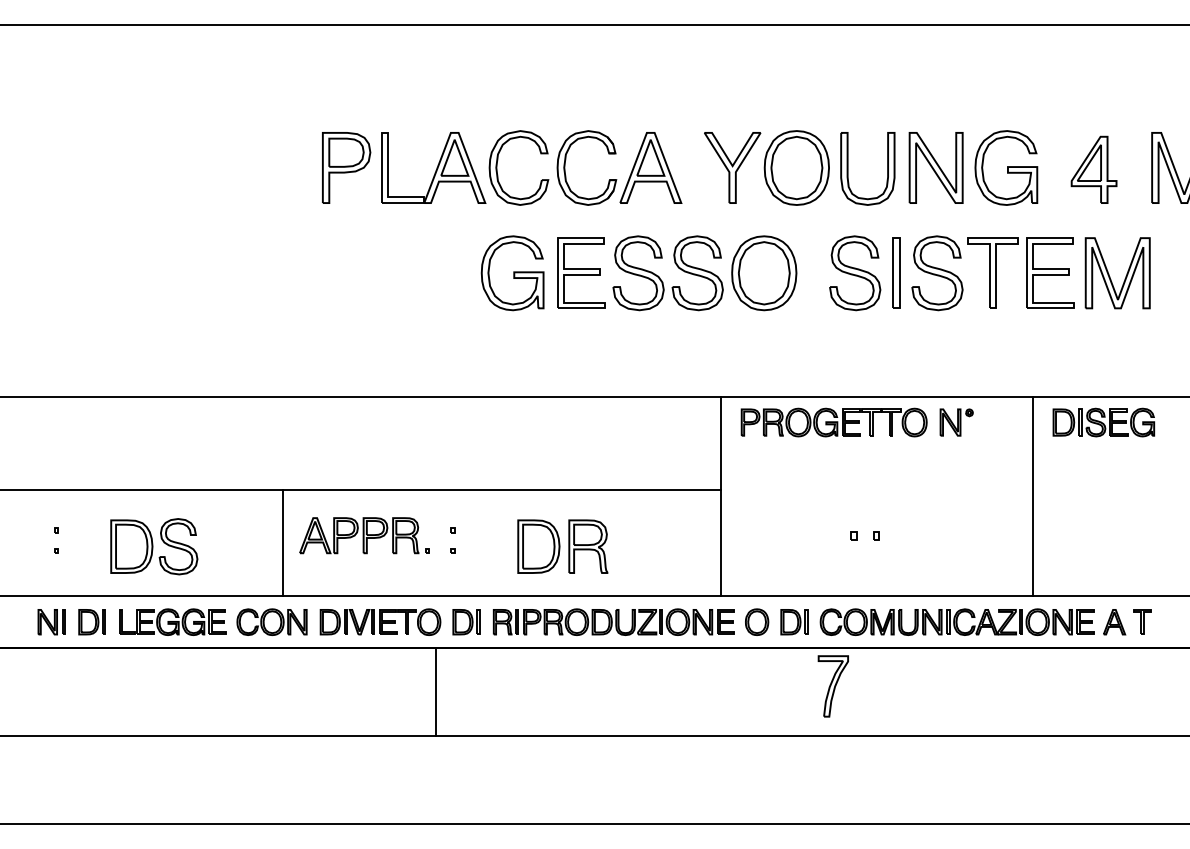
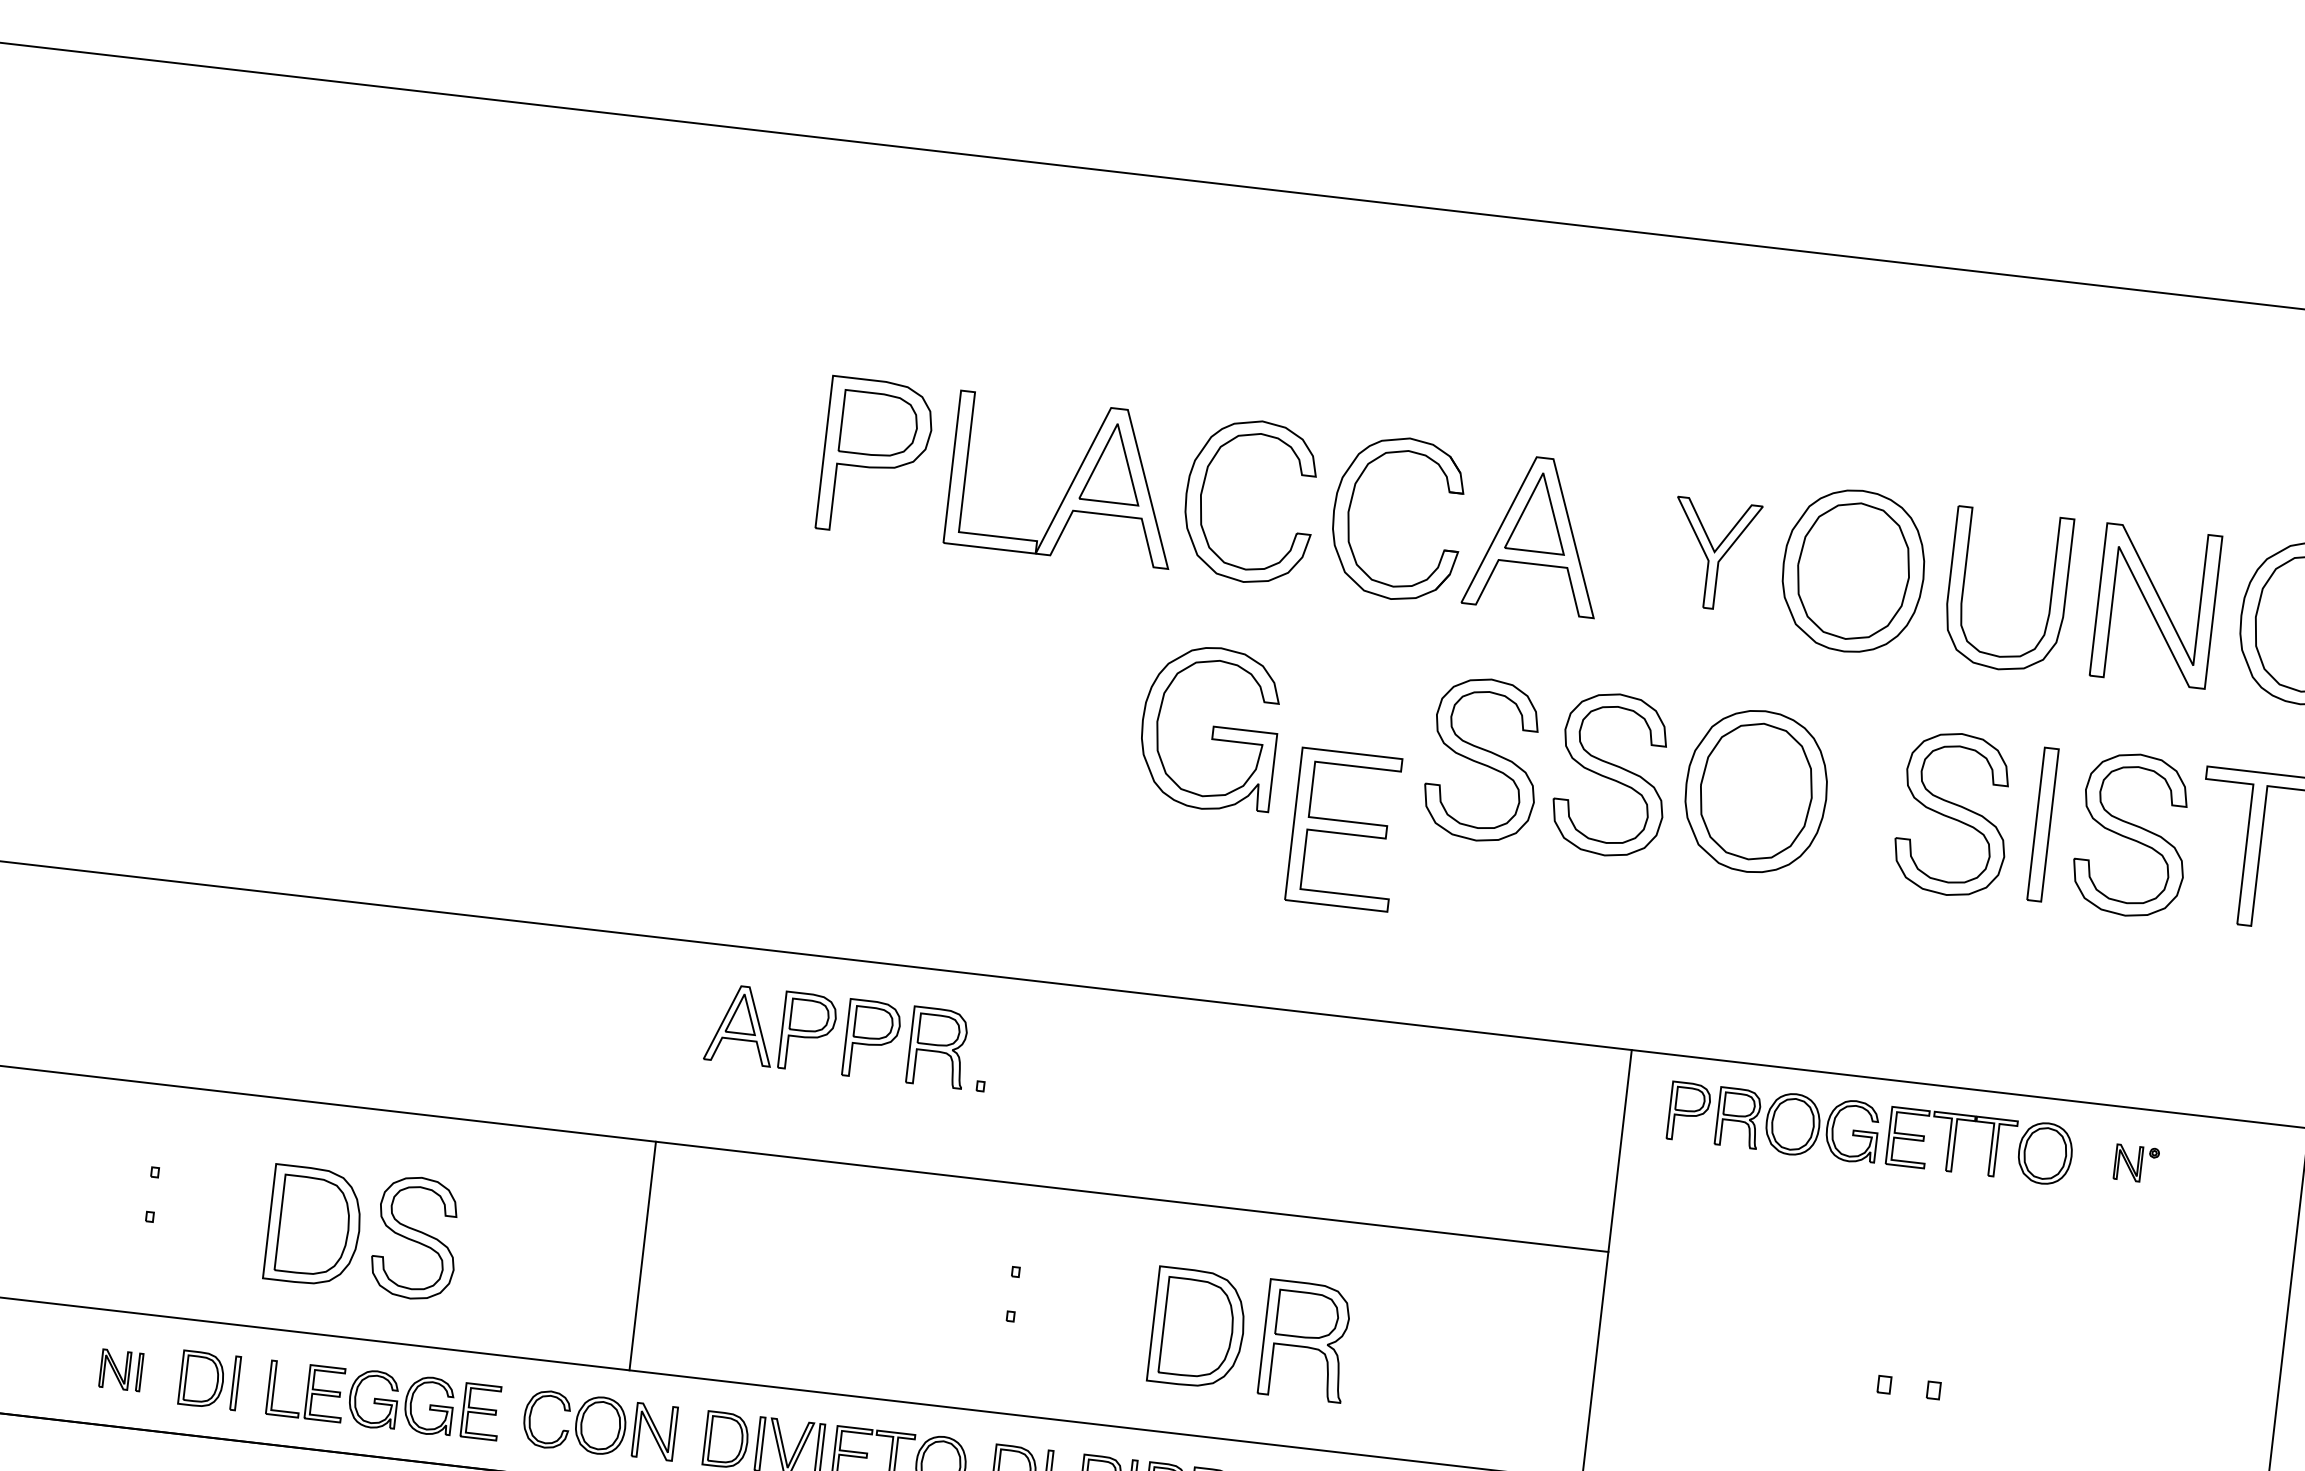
part: (732, 167) -> (1713, 553), size x0.7
part: (581, 272) -> (1345, 828), moved
part: (956, 422) -> (2136, 1163), size x0.6
part: (364, 535) -> (848, 1036), moved
part: (51, 622) -> (120, 1370), size x0.7

